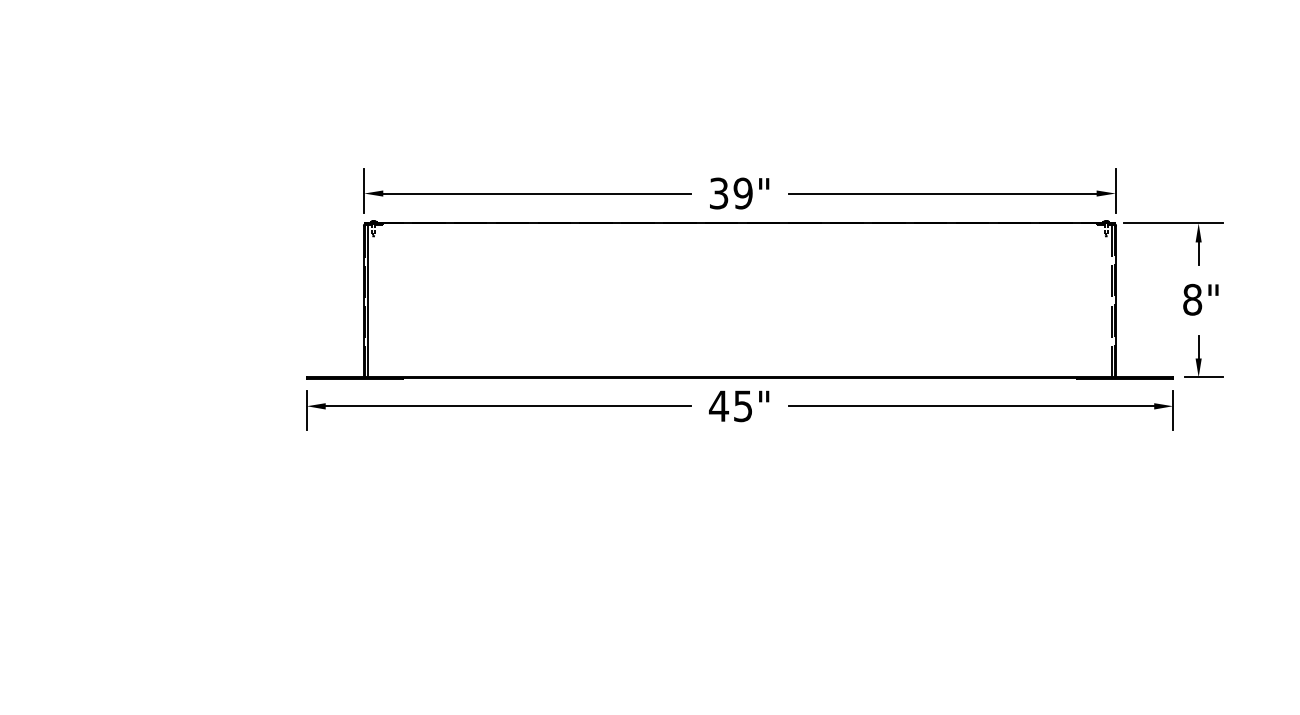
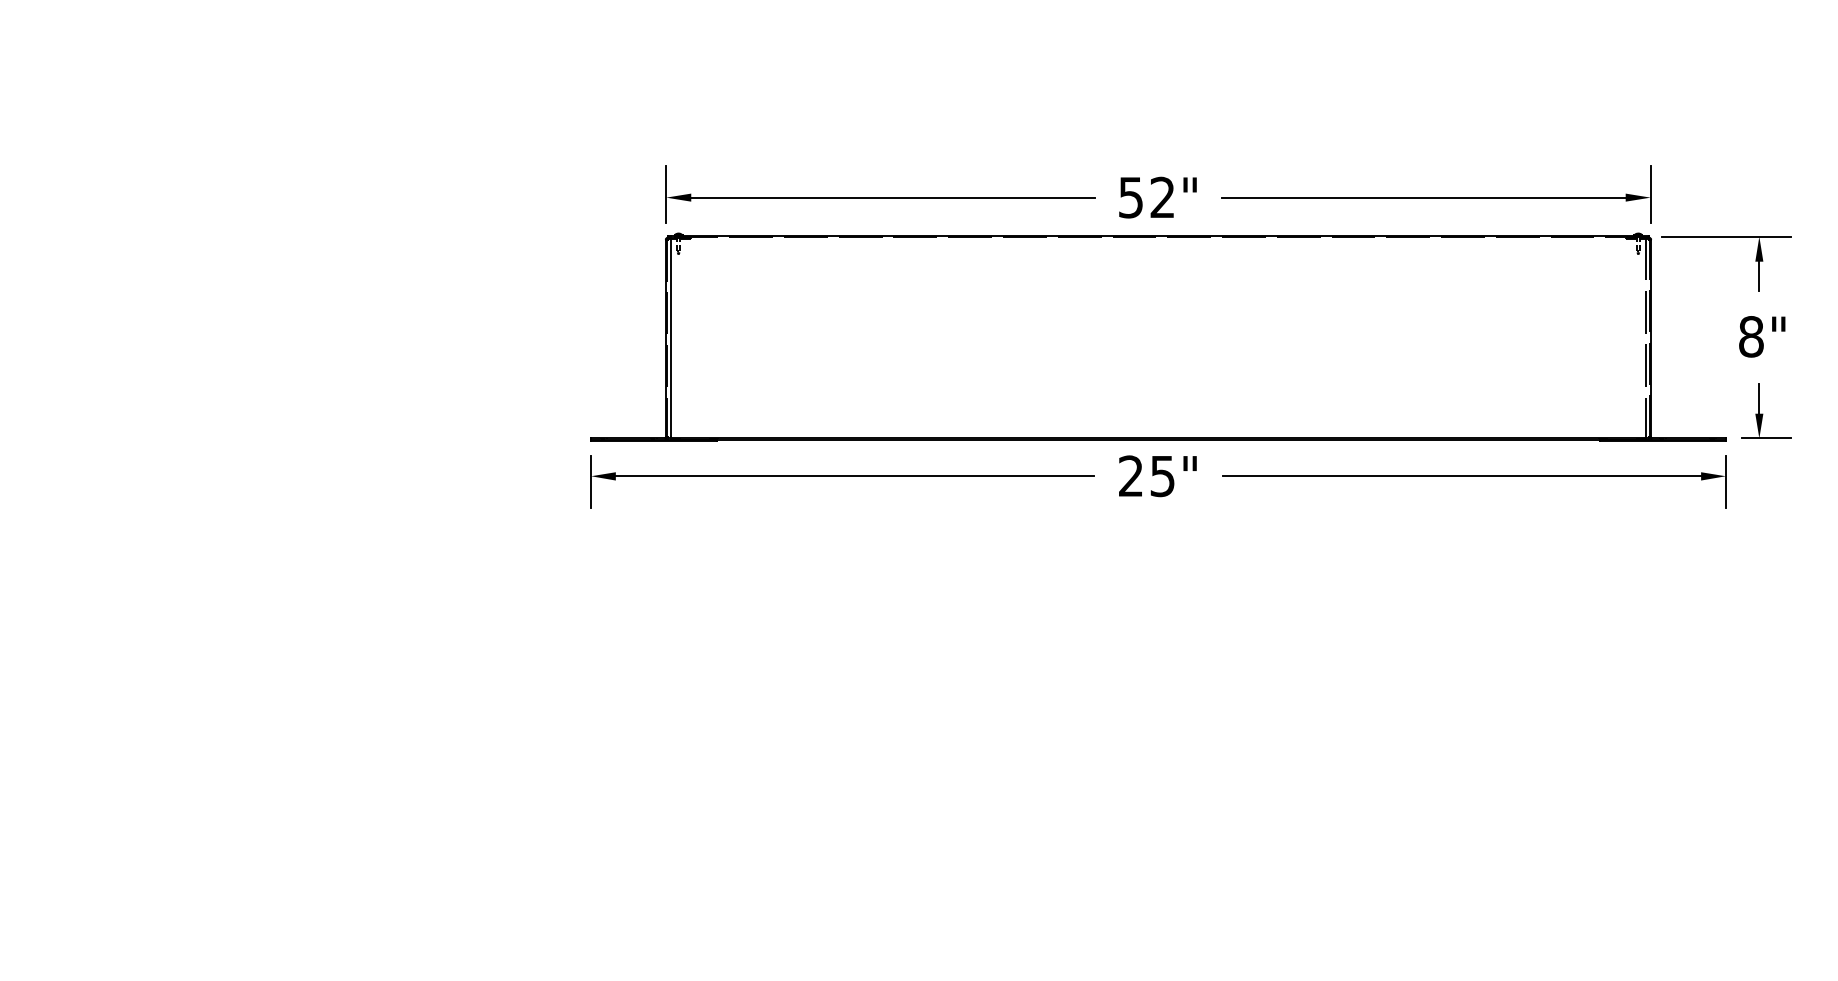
text: (731, 193) -> (1147, 197), 39" -> 52"
text: (718, 405) -> (1130, 475), 45" -> 25"

